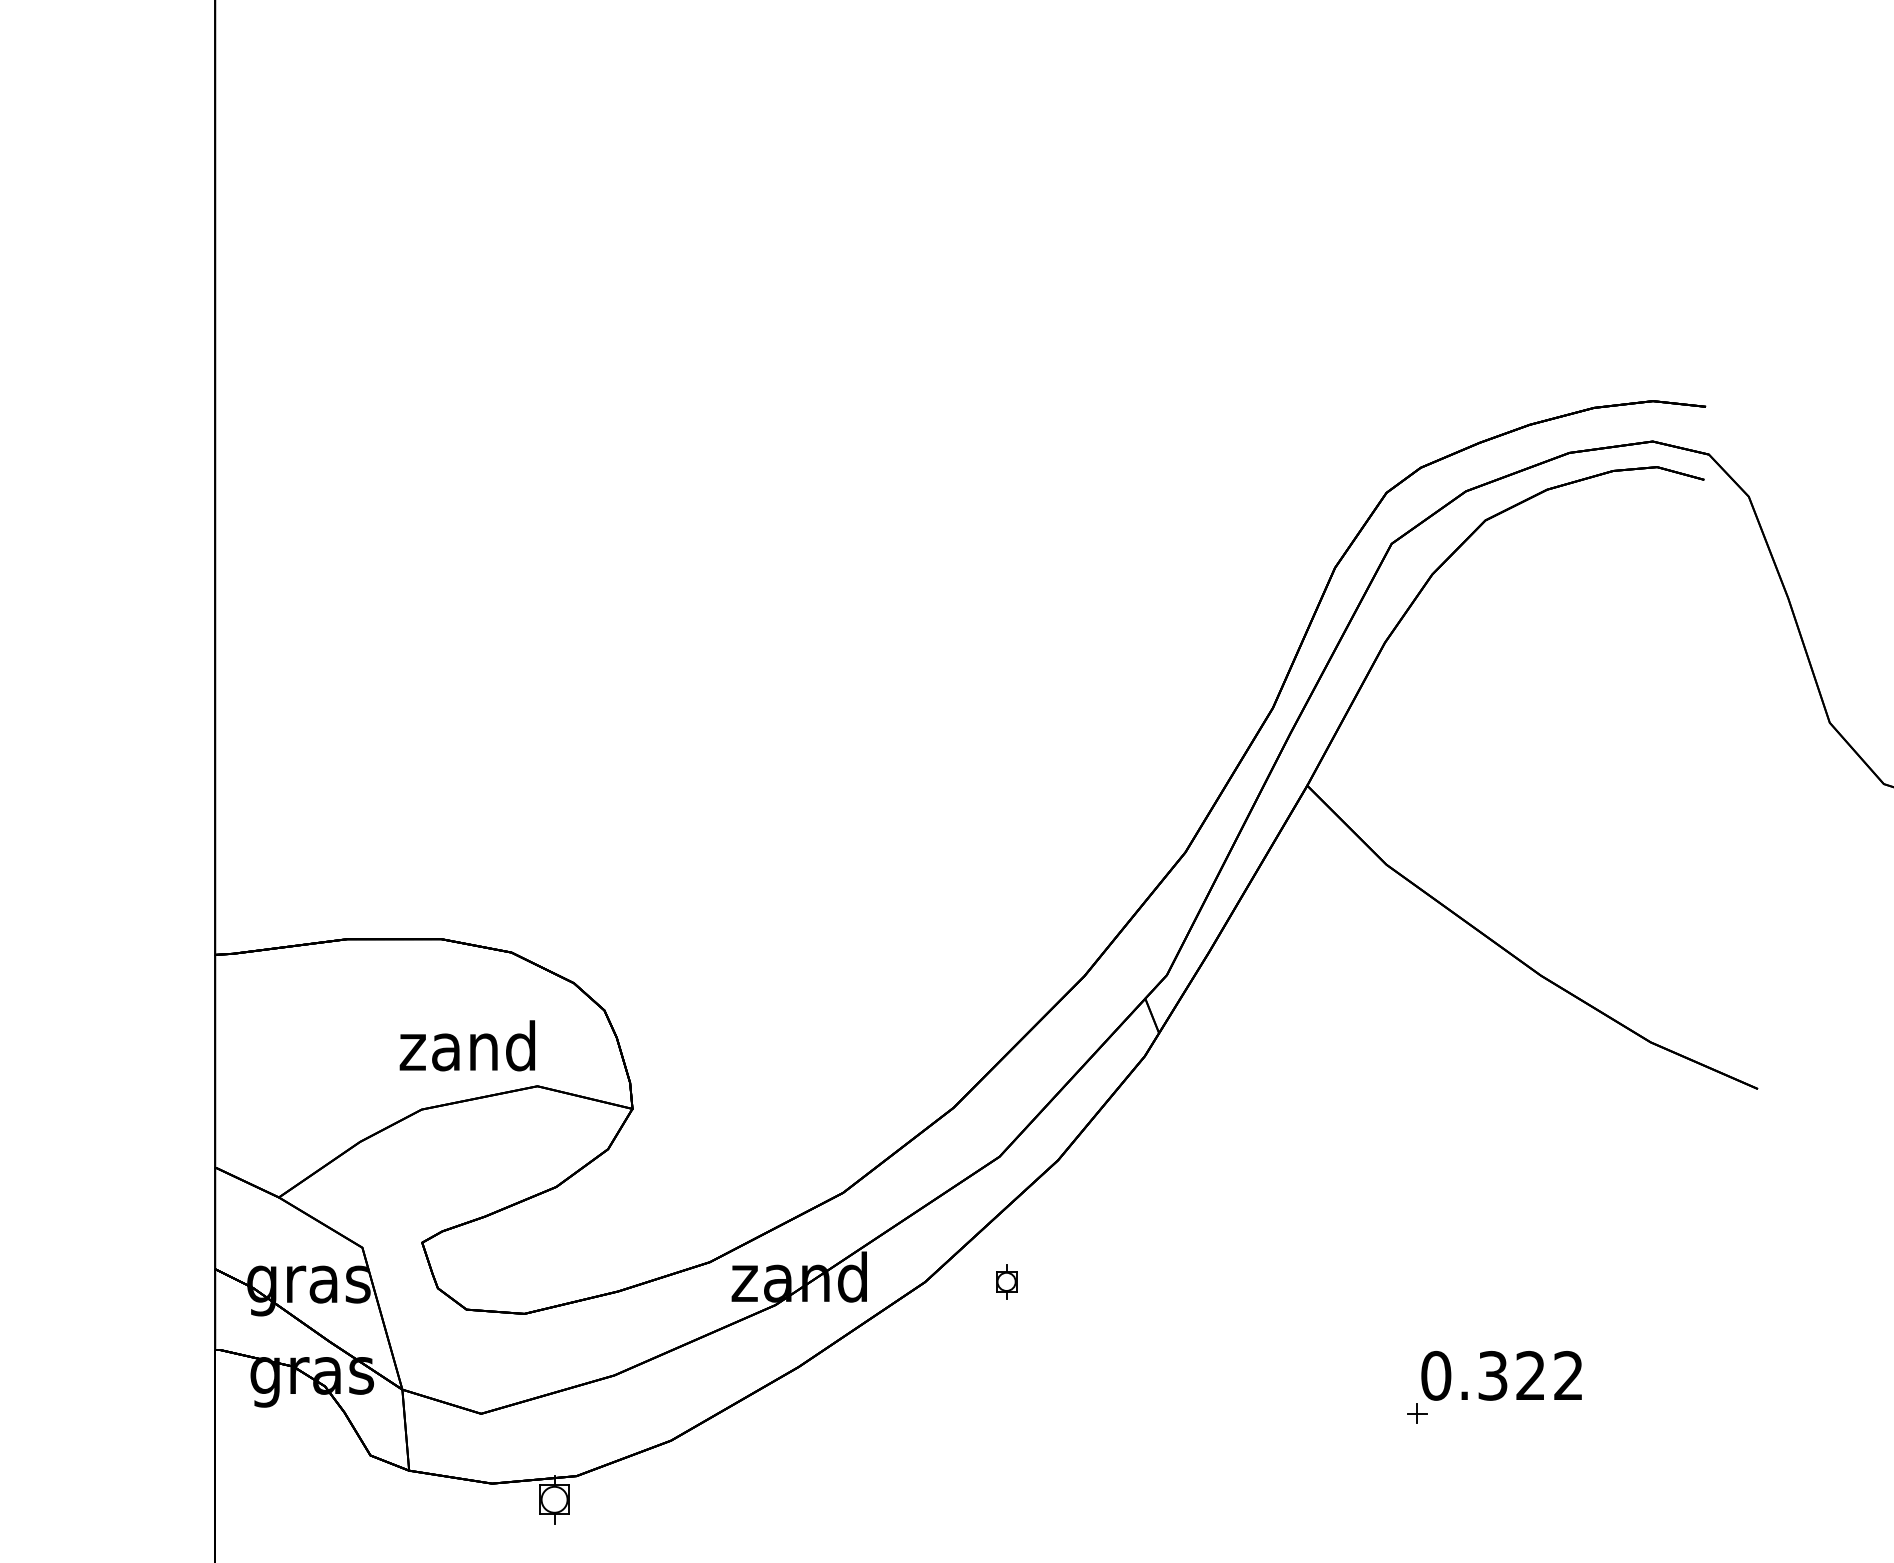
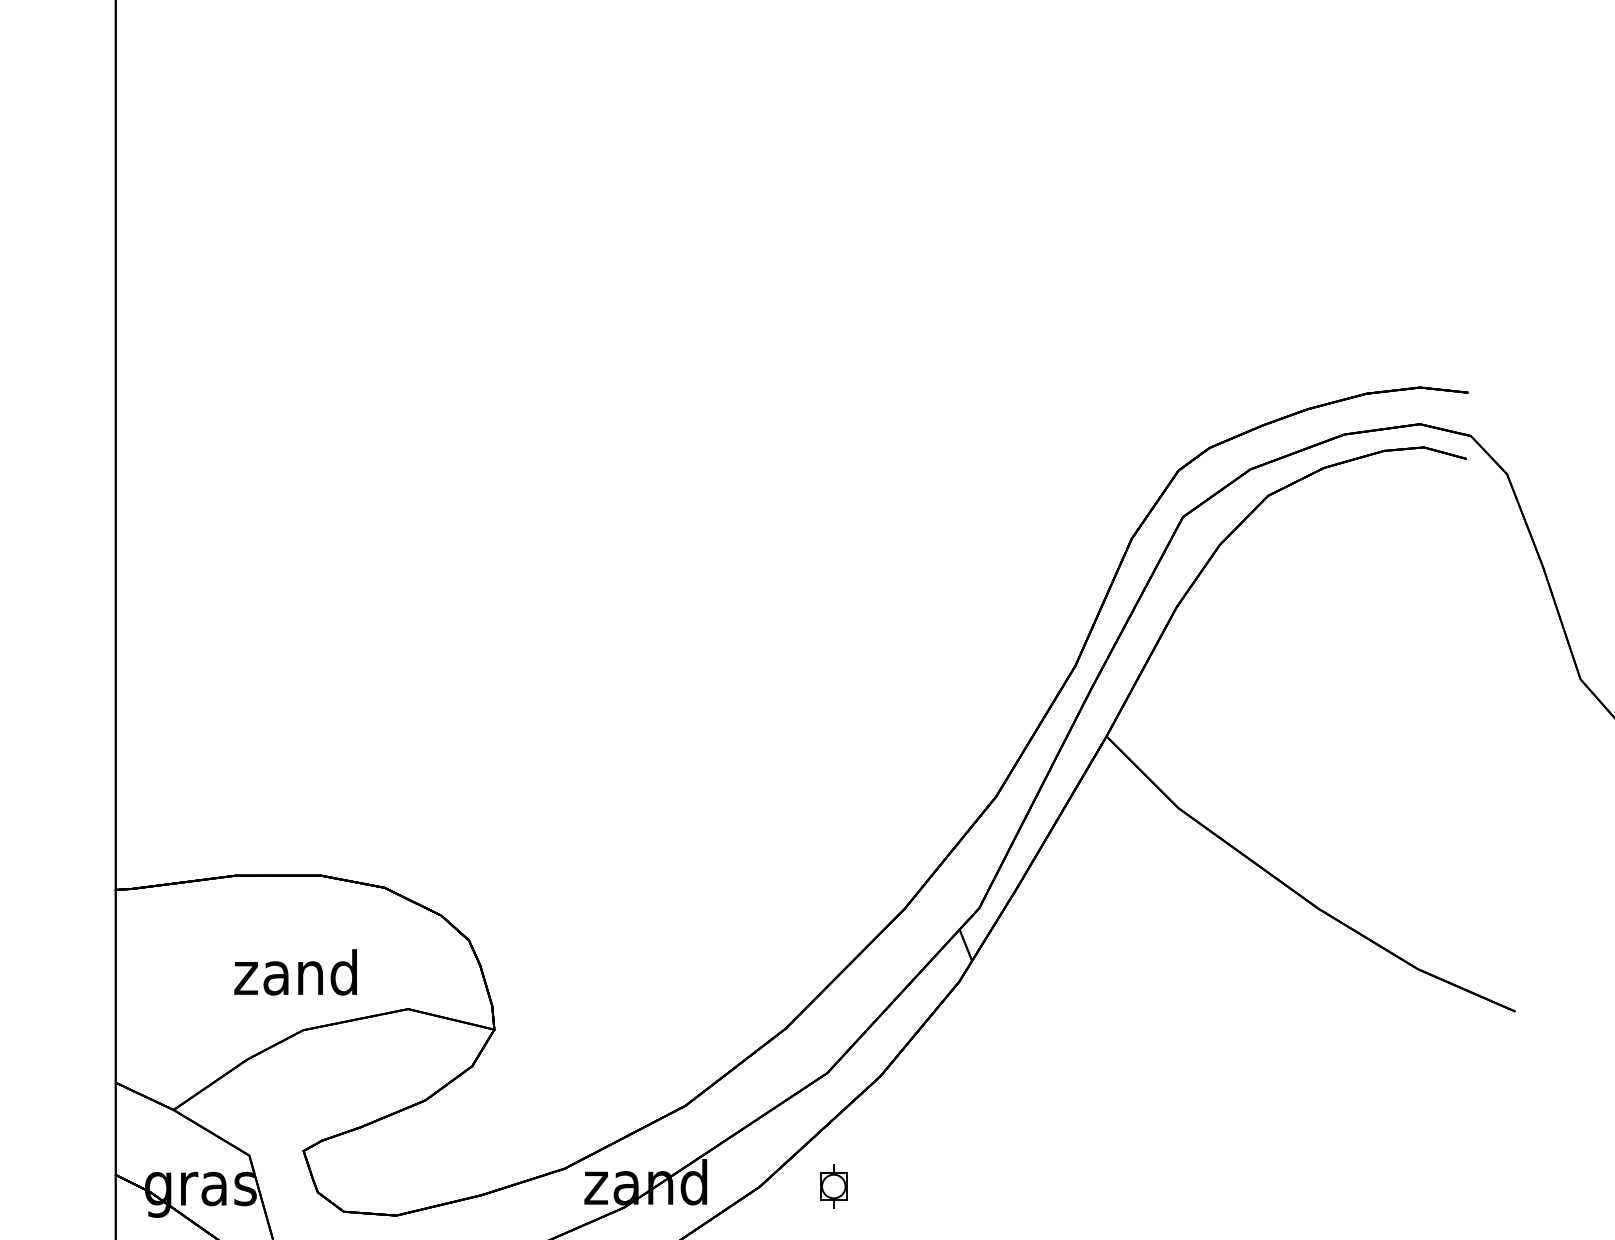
text: (466, 1045) -> (294, 972), moved
part: (1006, 1281) -> (833, 1186), size x1.43

